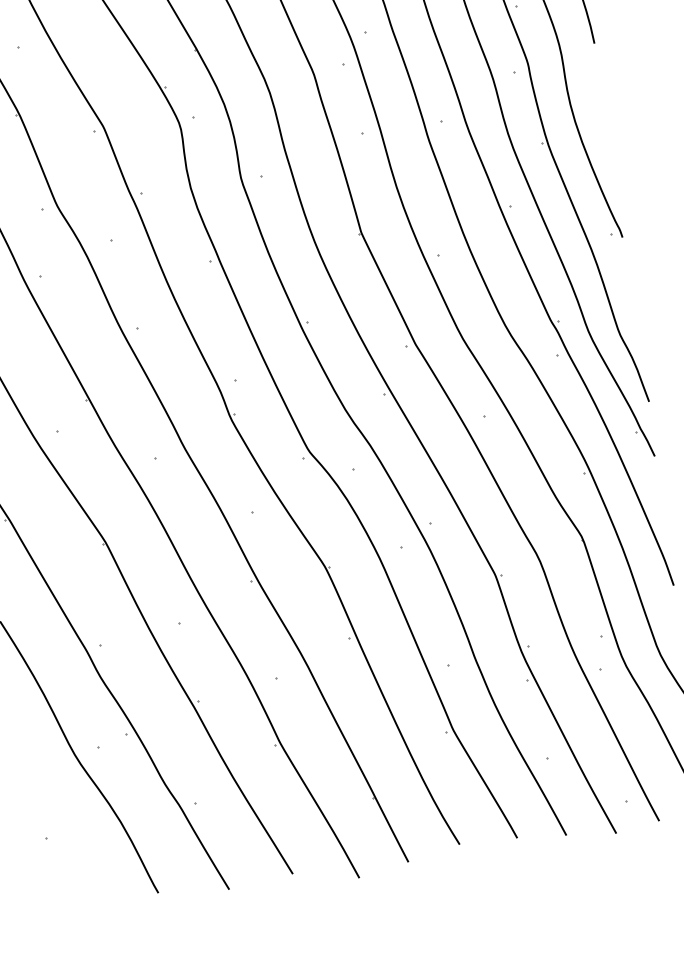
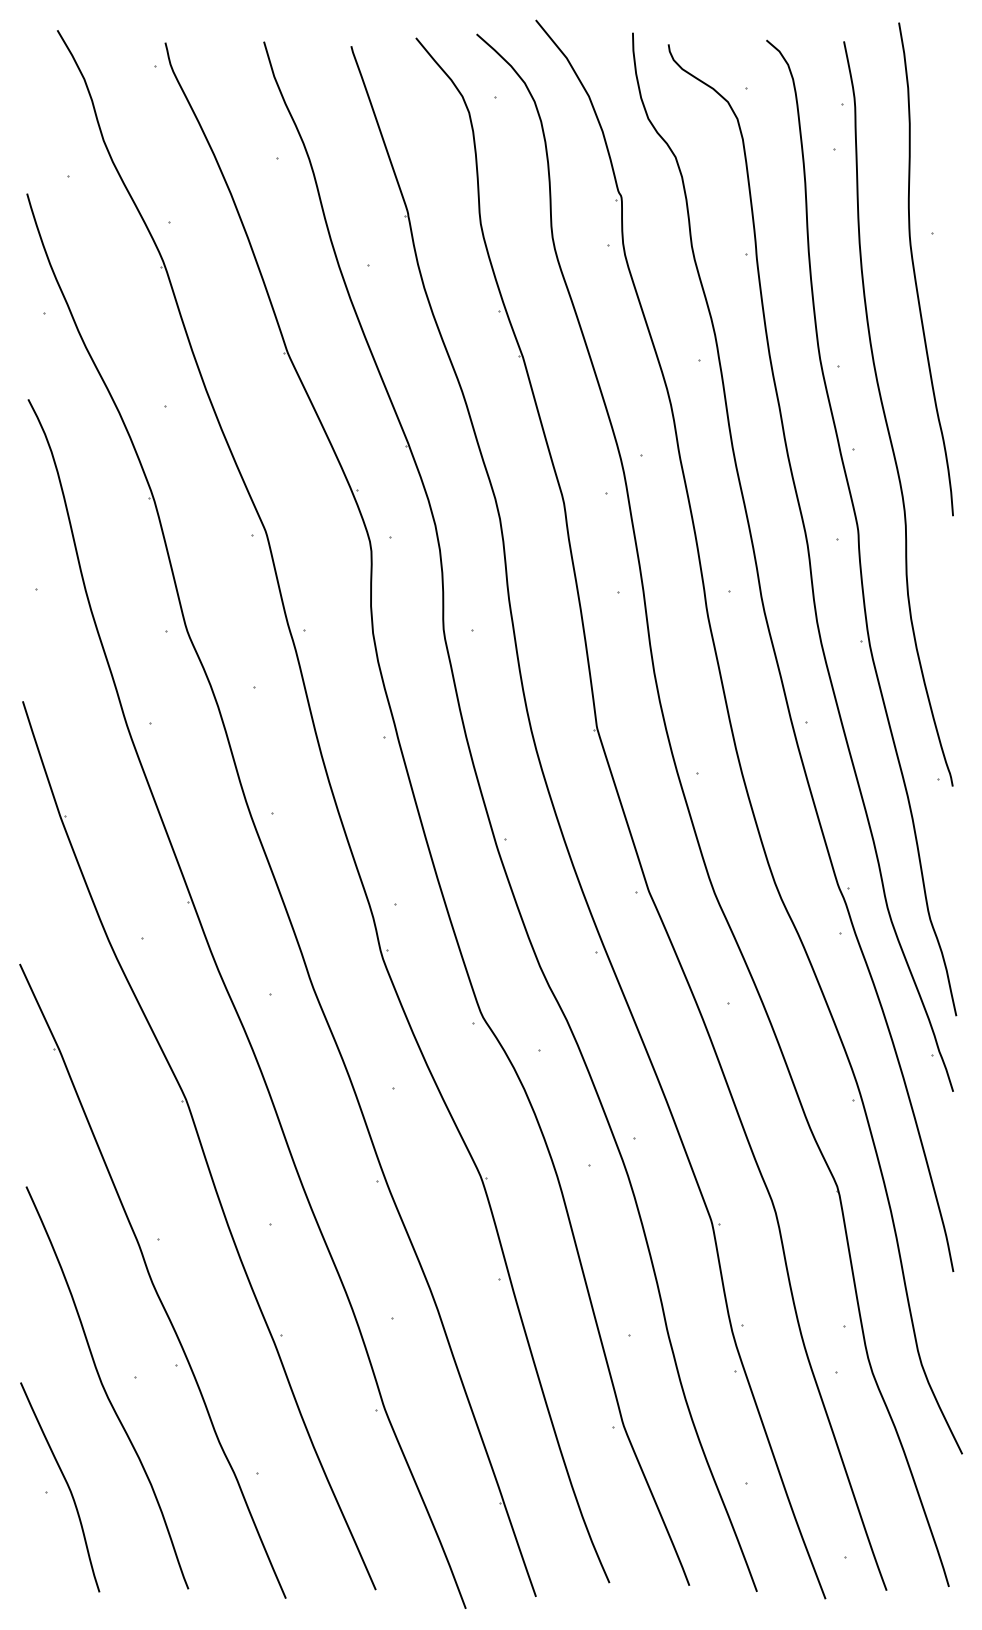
curve: (60, 830) -> (66, 1484), added

